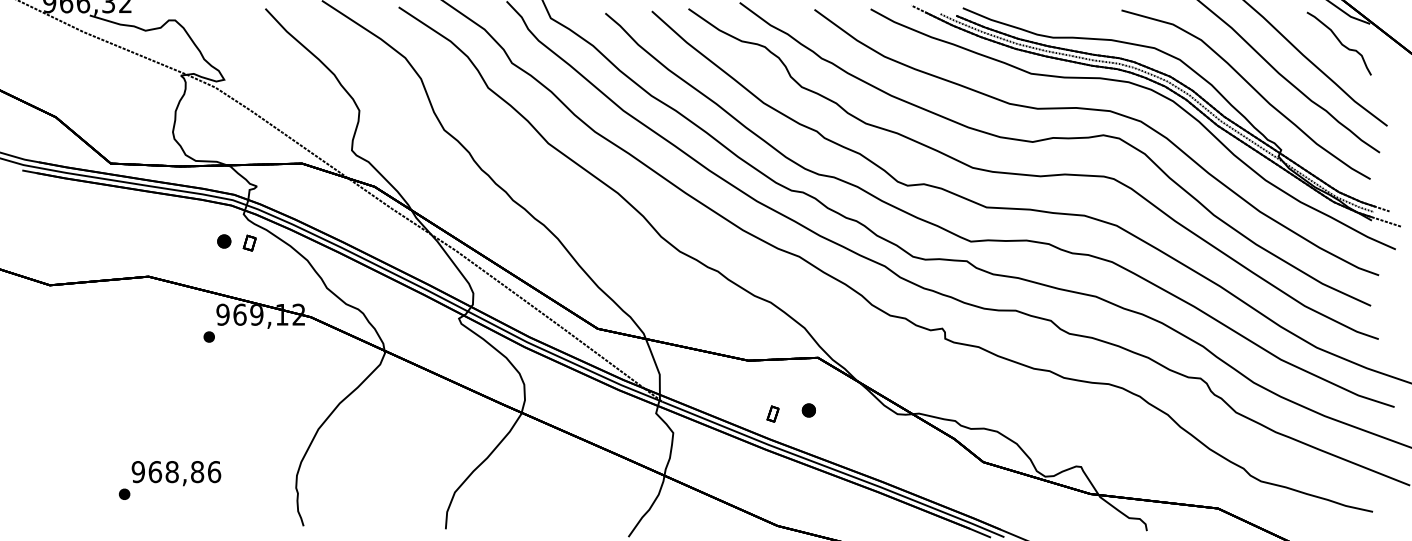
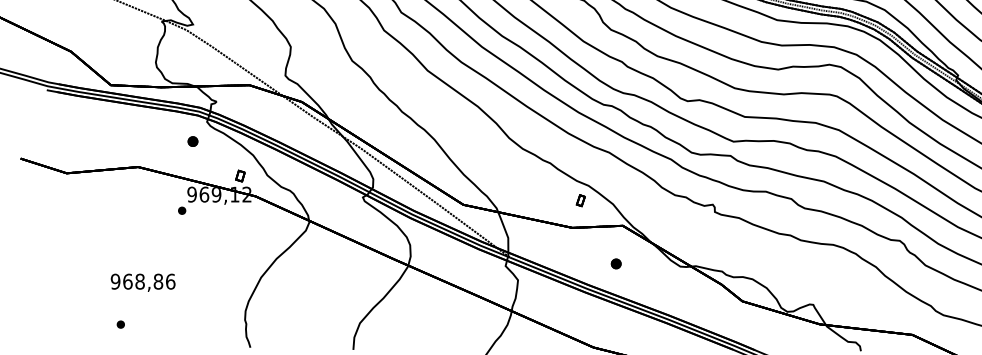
part: (249, 242) -> (240, 175), moved
part: (772, 413) -> (580, 200), moved
text: (176, 473) -> (143, 282), moved

